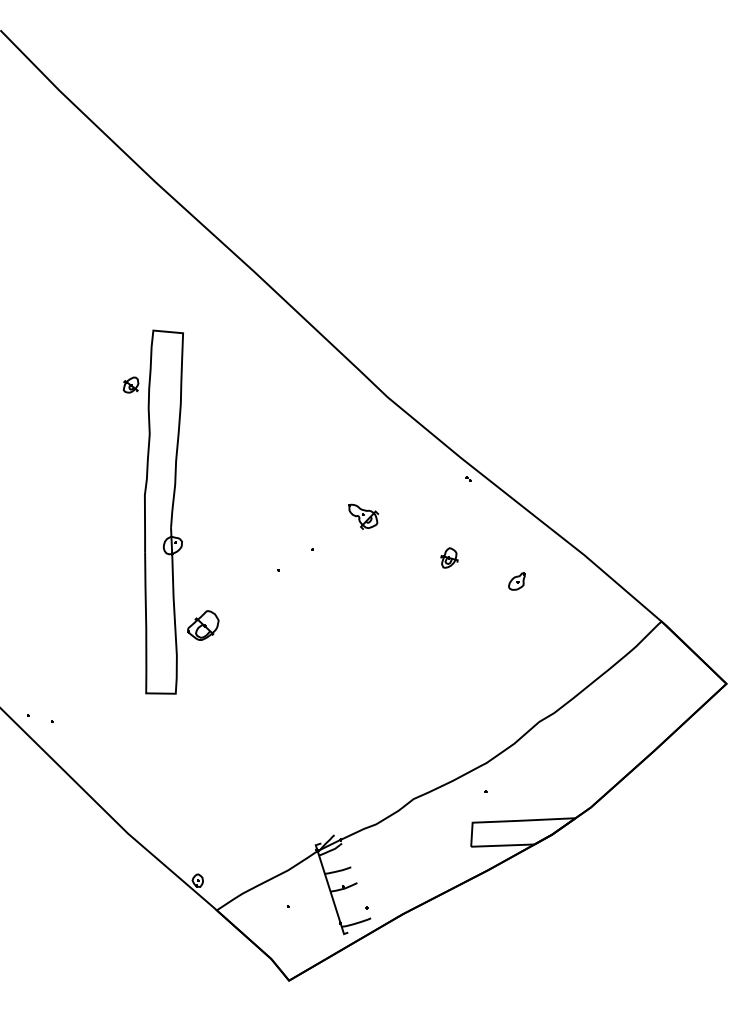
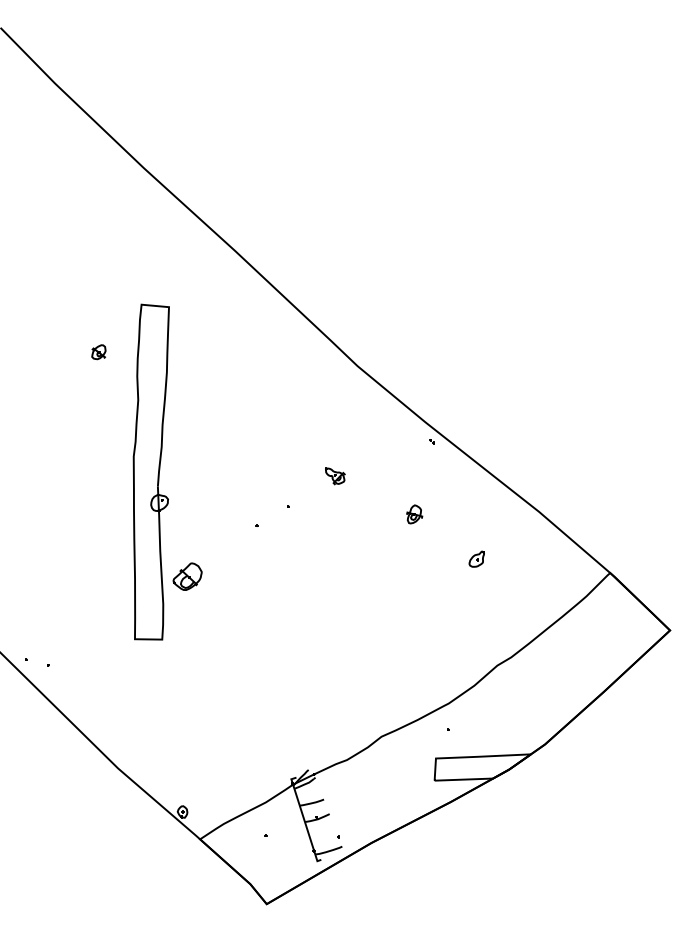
part: (130, 384) -> (98, 351), moved
part: (363, 516) -> (335, 476), size x0.71
part: (516, 581) -> (476, 559), moved

